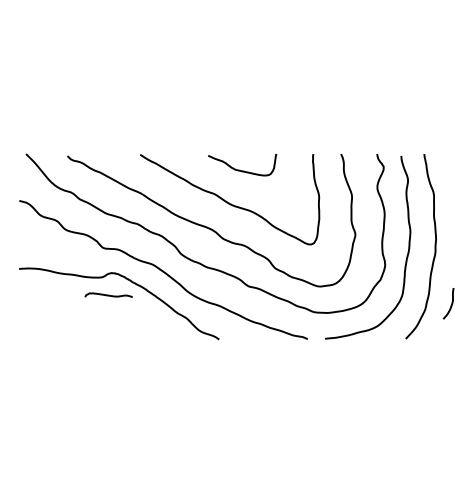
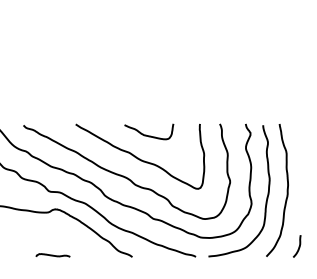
curve: (108, 294) -> (52, 254), moved
curve: (450, 305) -> (298, 247), moved

